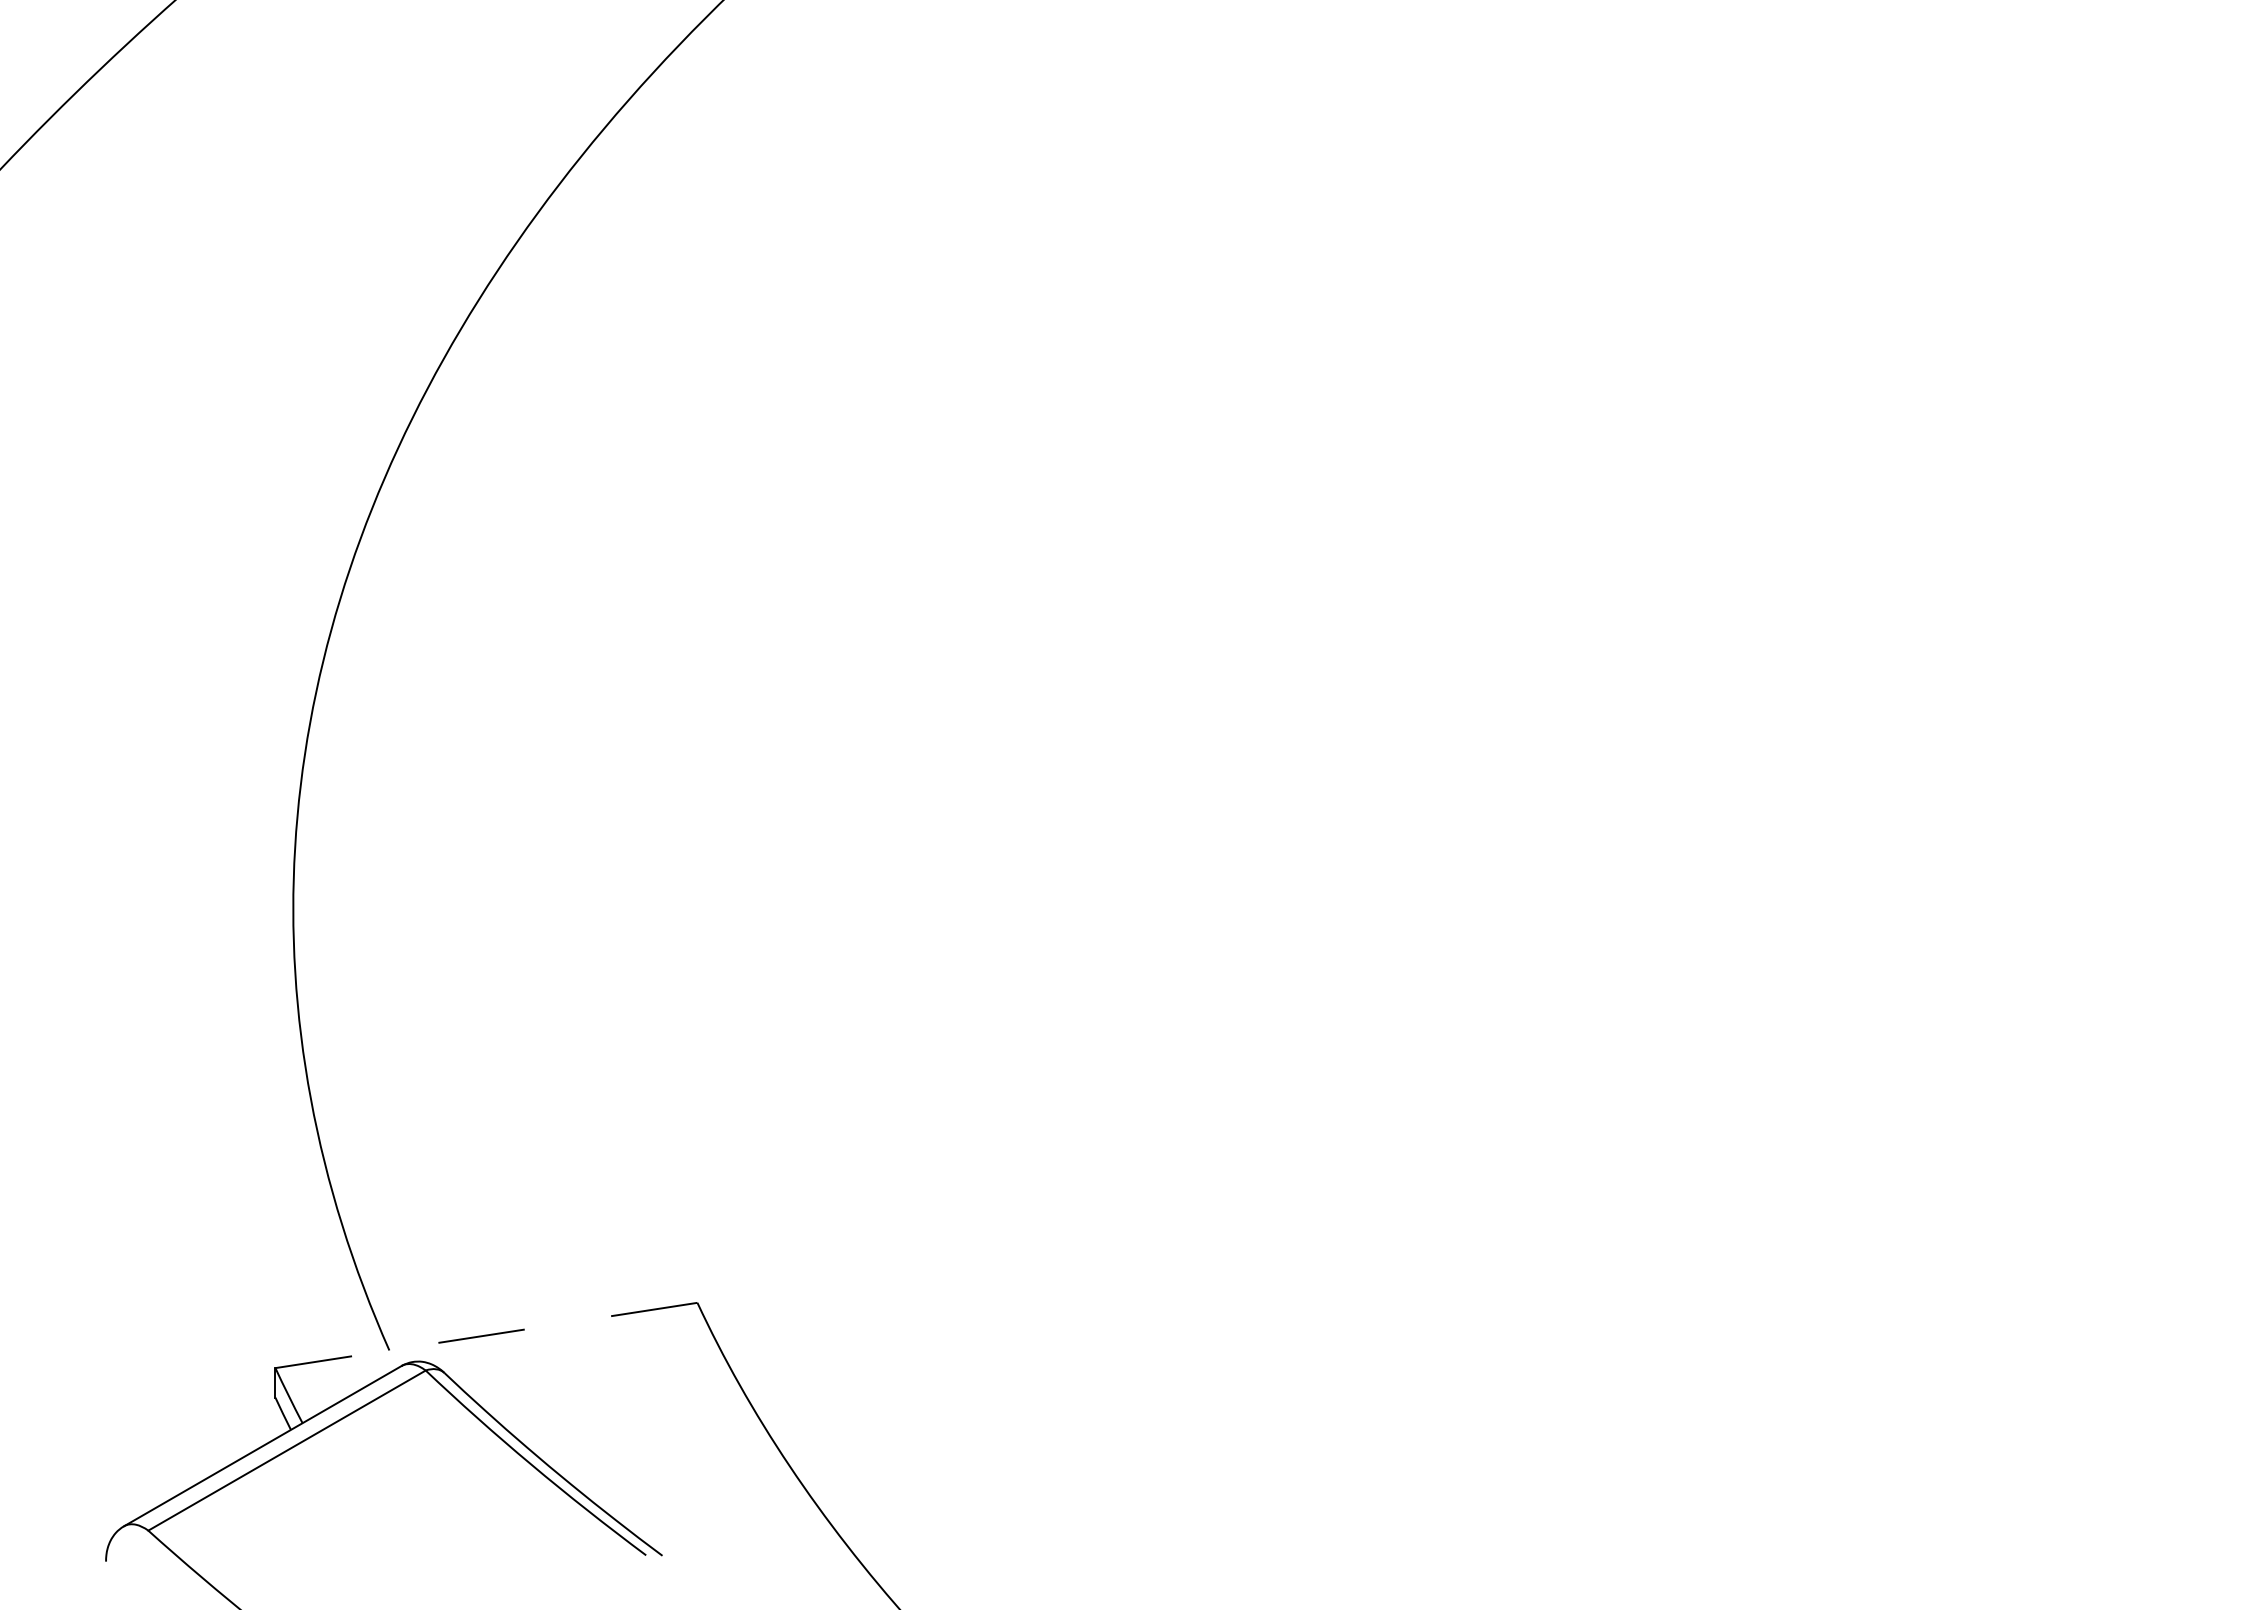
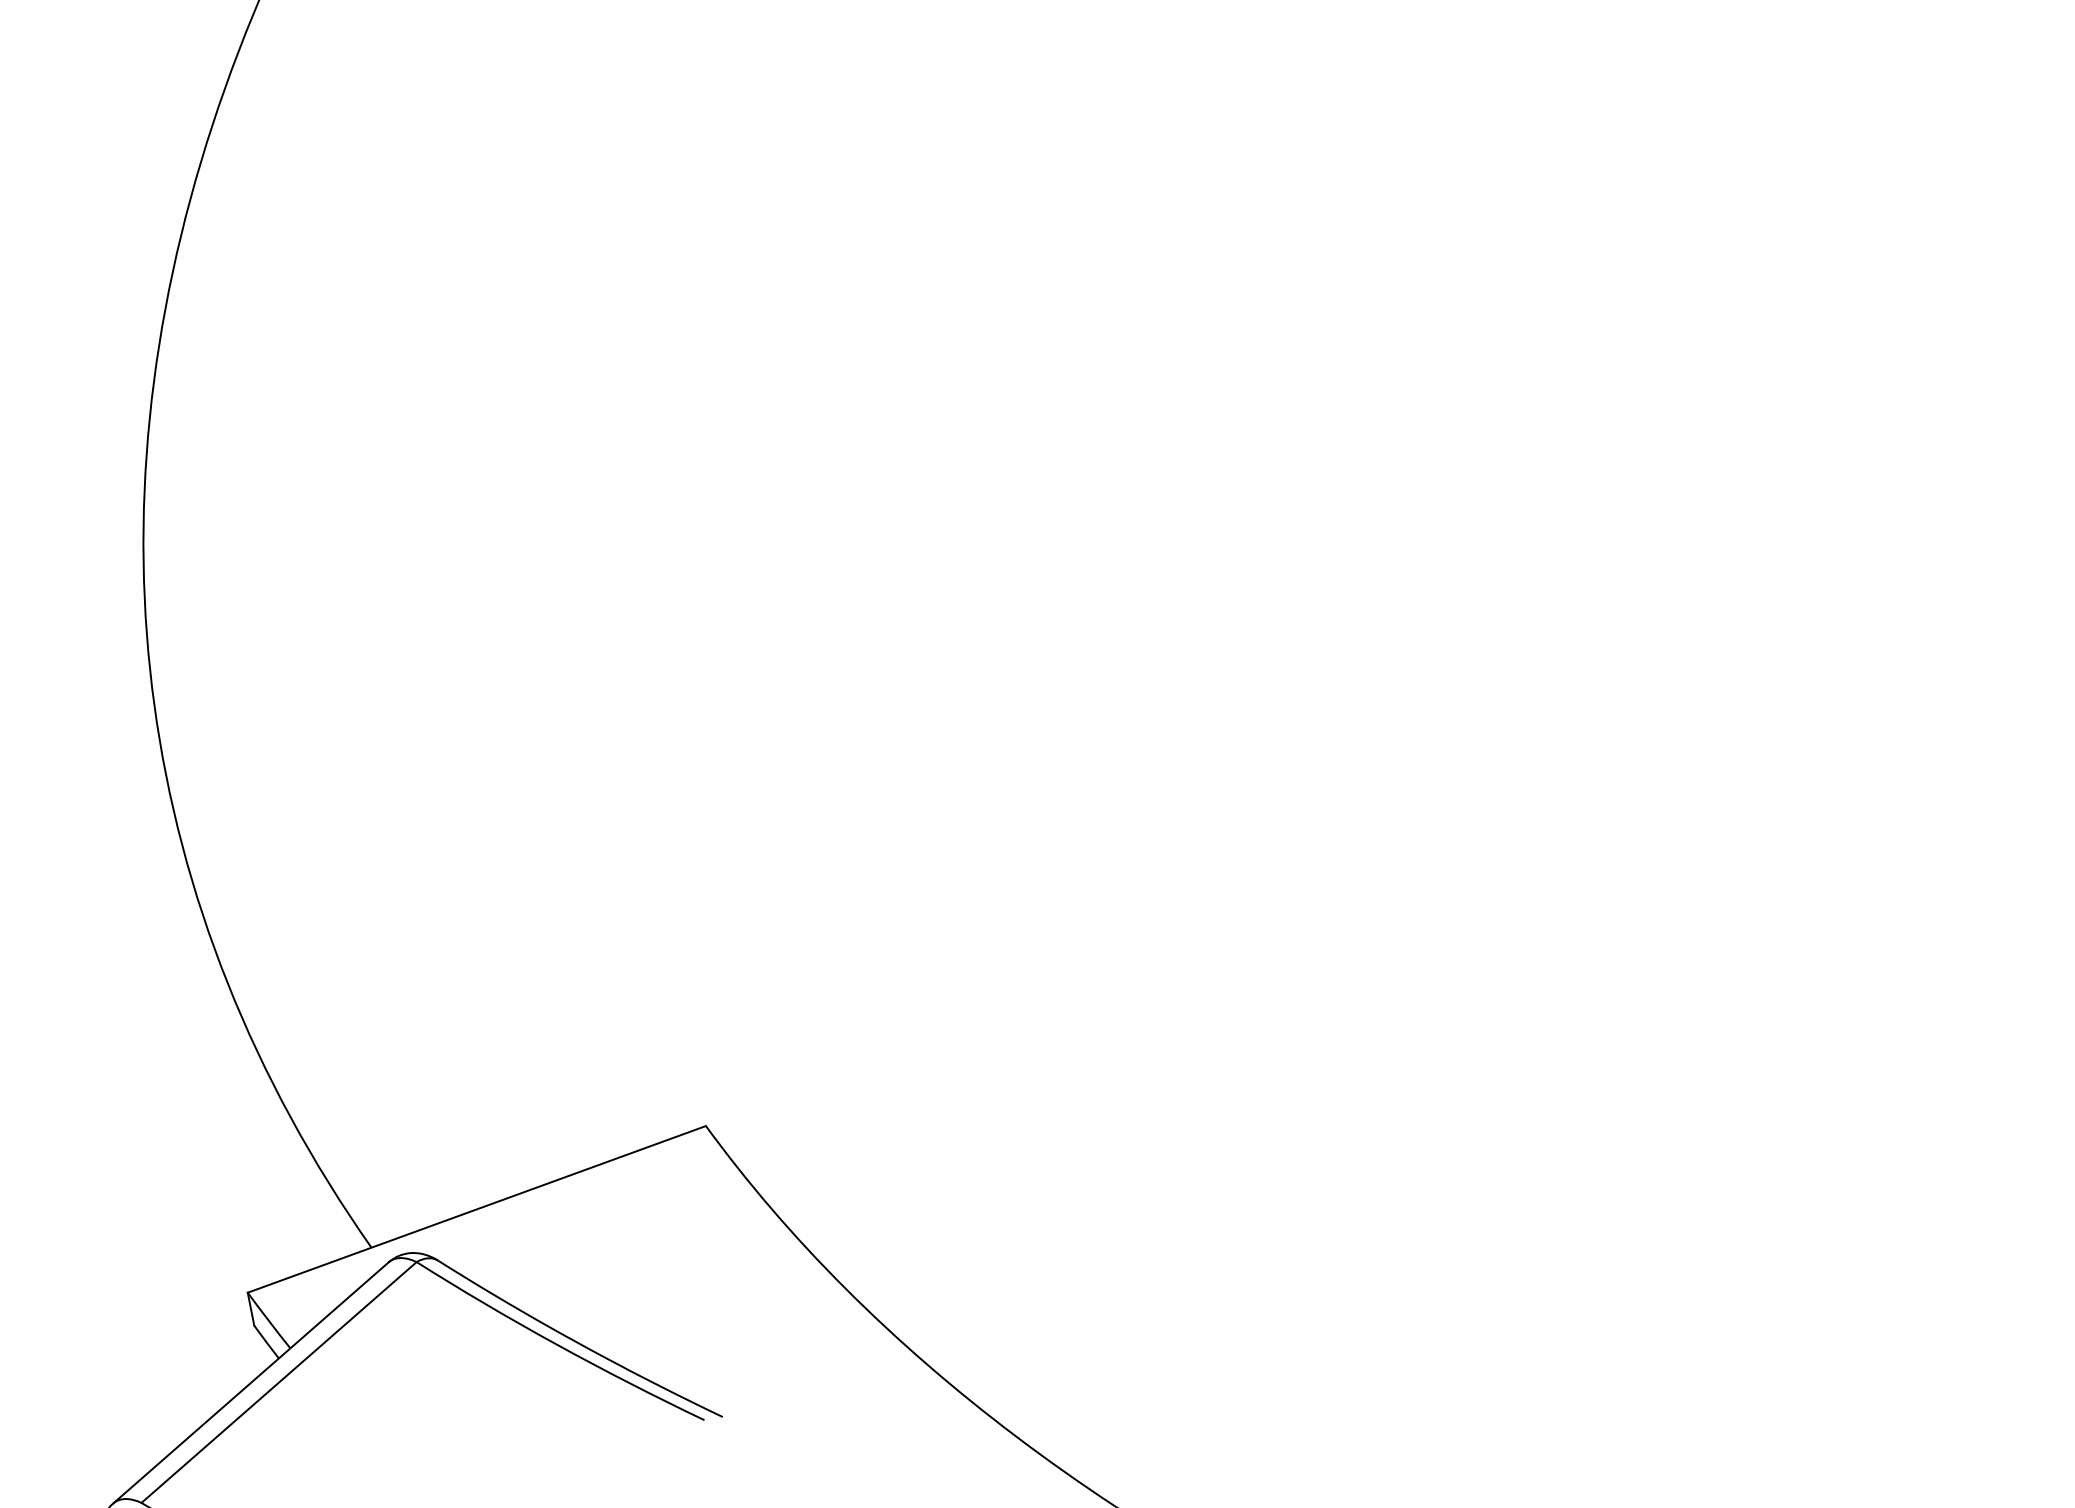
line: (486, 1335) -> (476, 1209), dashed -> solid

